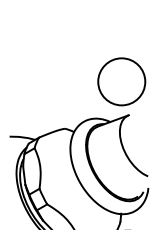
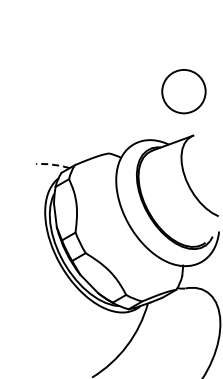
circle: (121, 81) -> (183, 91), size x0.7
line: (22, 137) -> (53, 164), solid -> dashed

